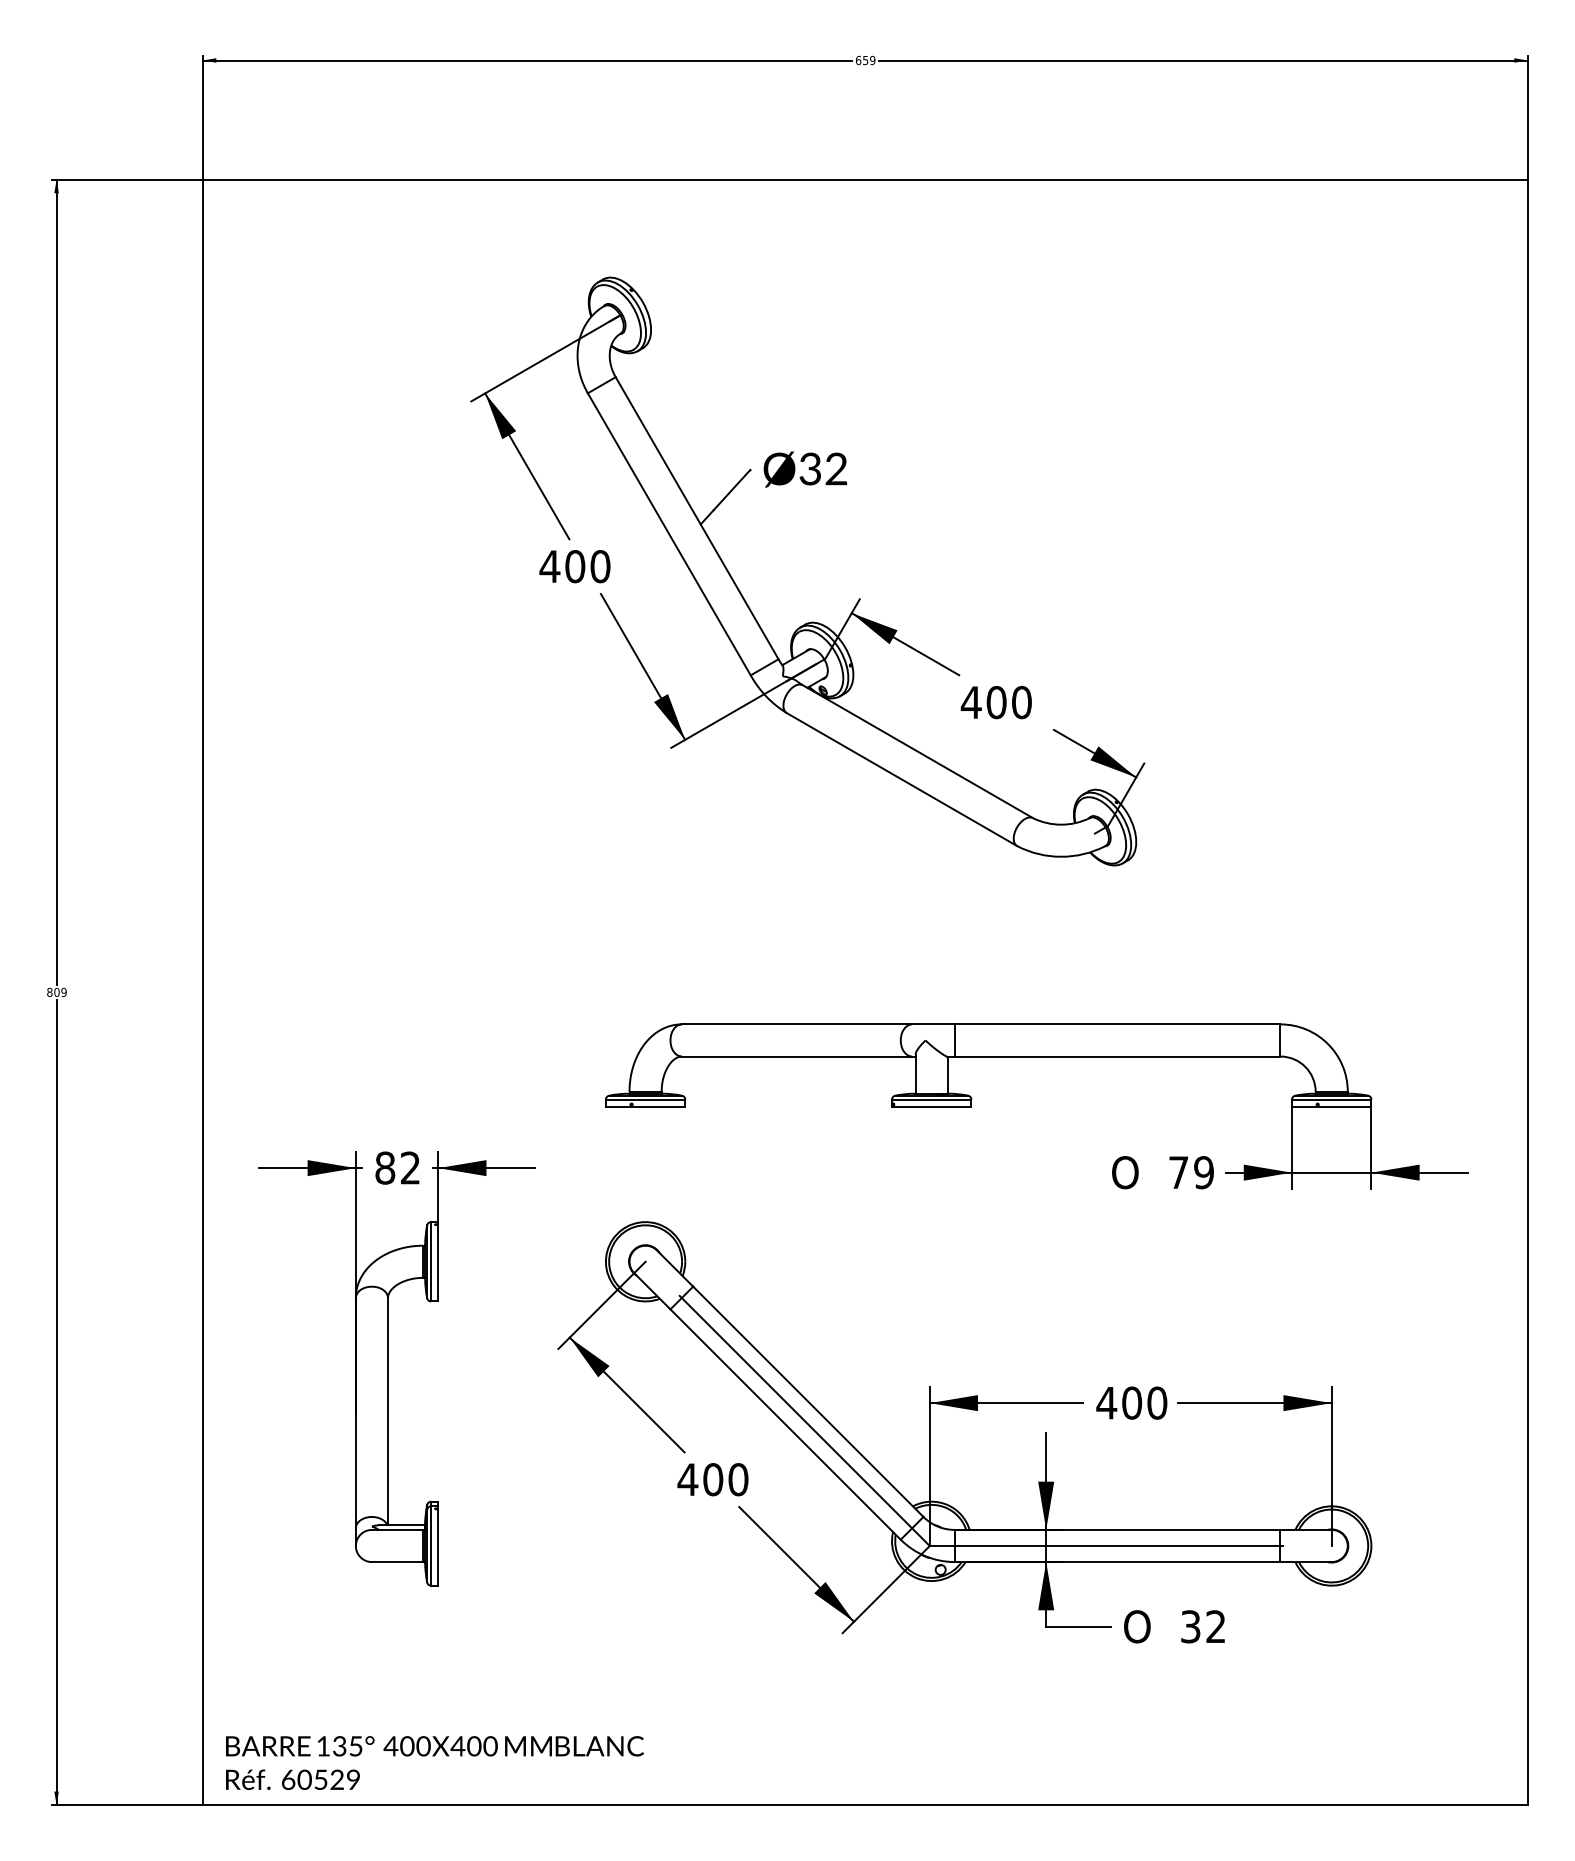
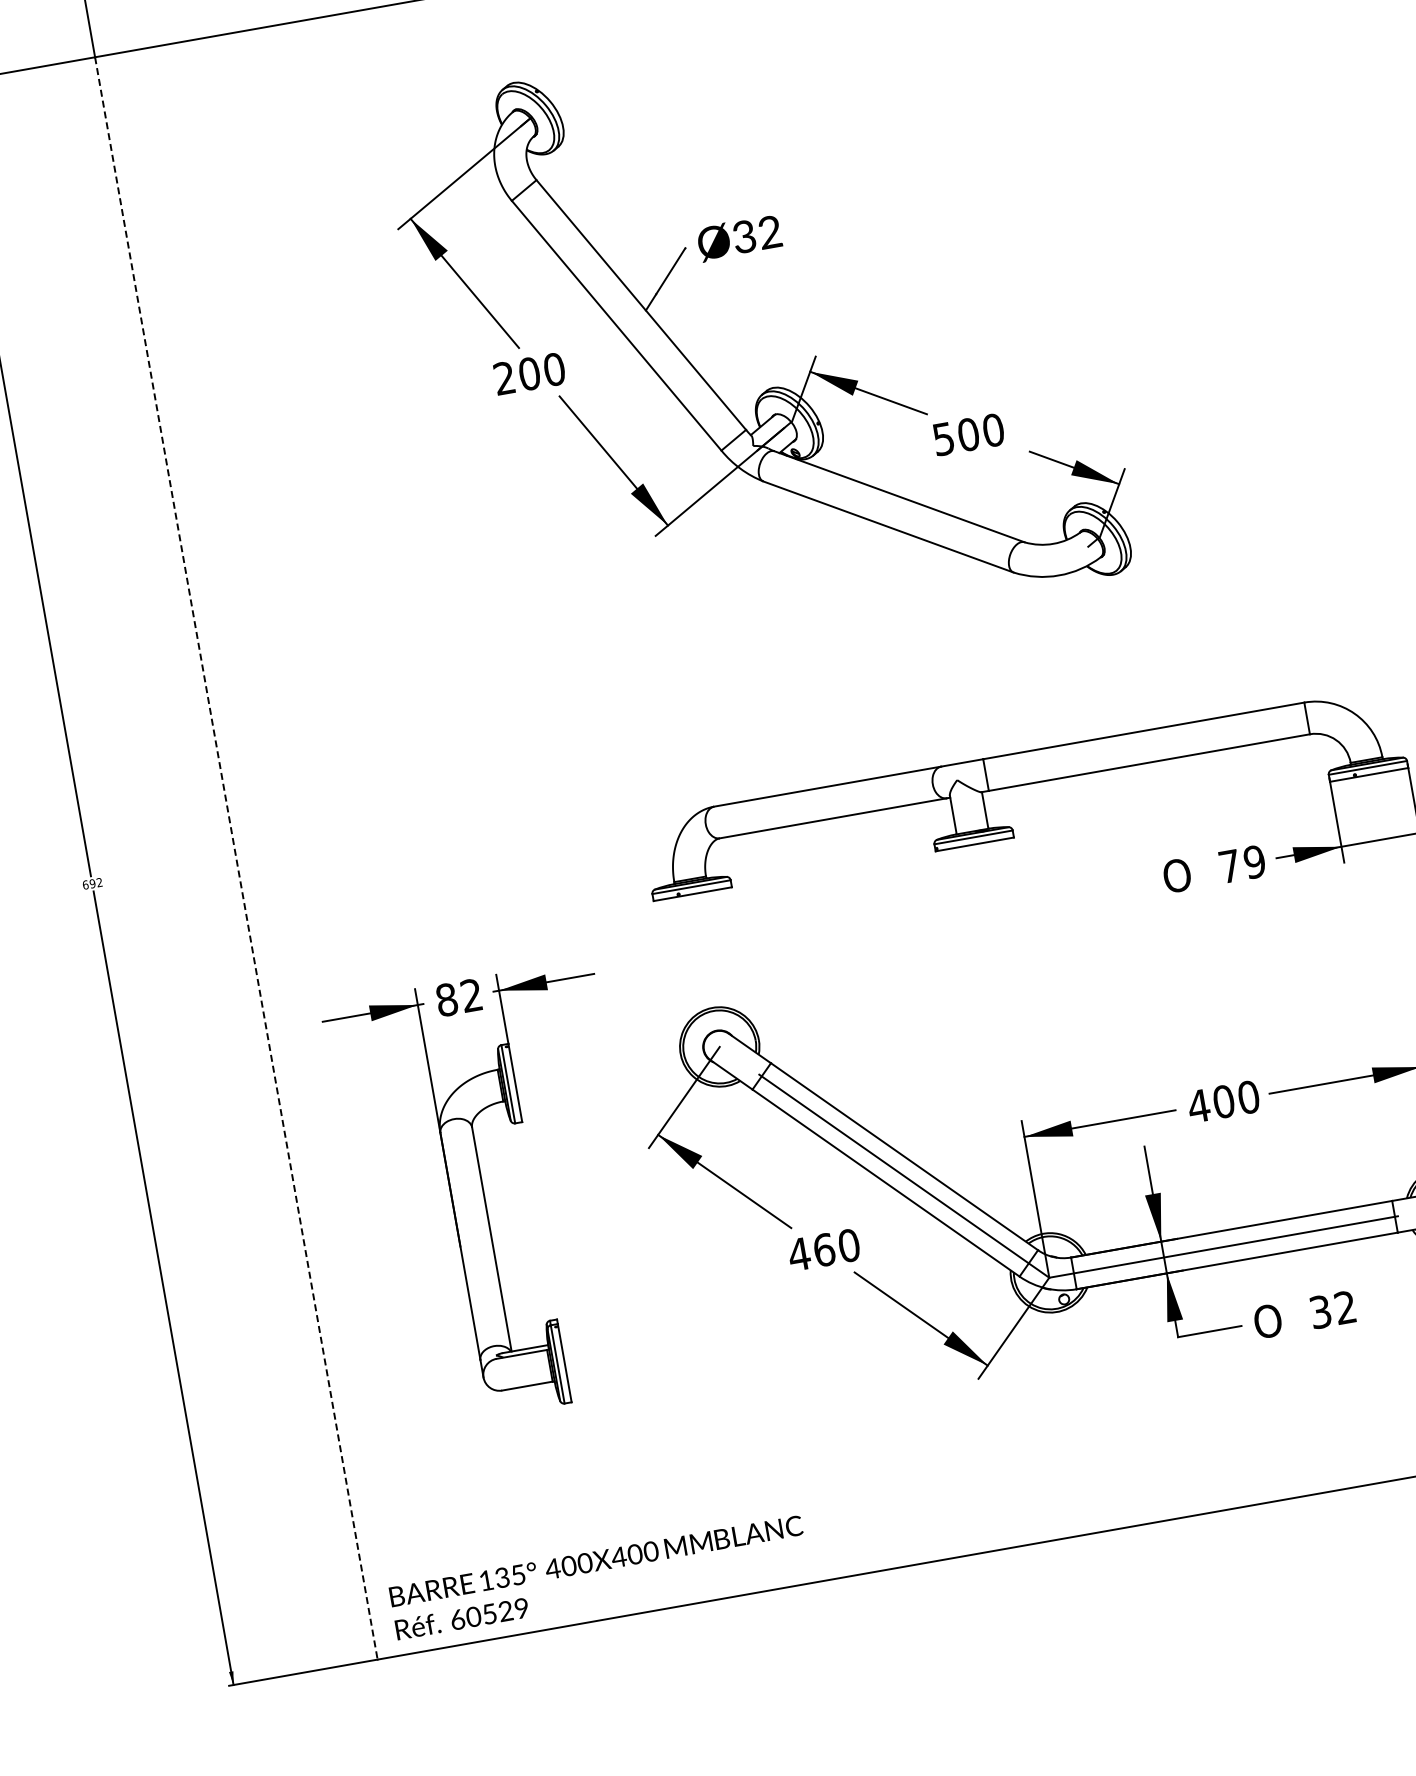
text: (549, 566) -> (504, 378), 400 -> 200
text: (970, 702) -> (942, 439), 400 -> 500
text: (56, 992) -> (92, 883), 809 -> 692
line: (202, 992) -> (236, 858), solid -> dashed
text: (713, 1479) -> (824, 1249), 400 -> 460

